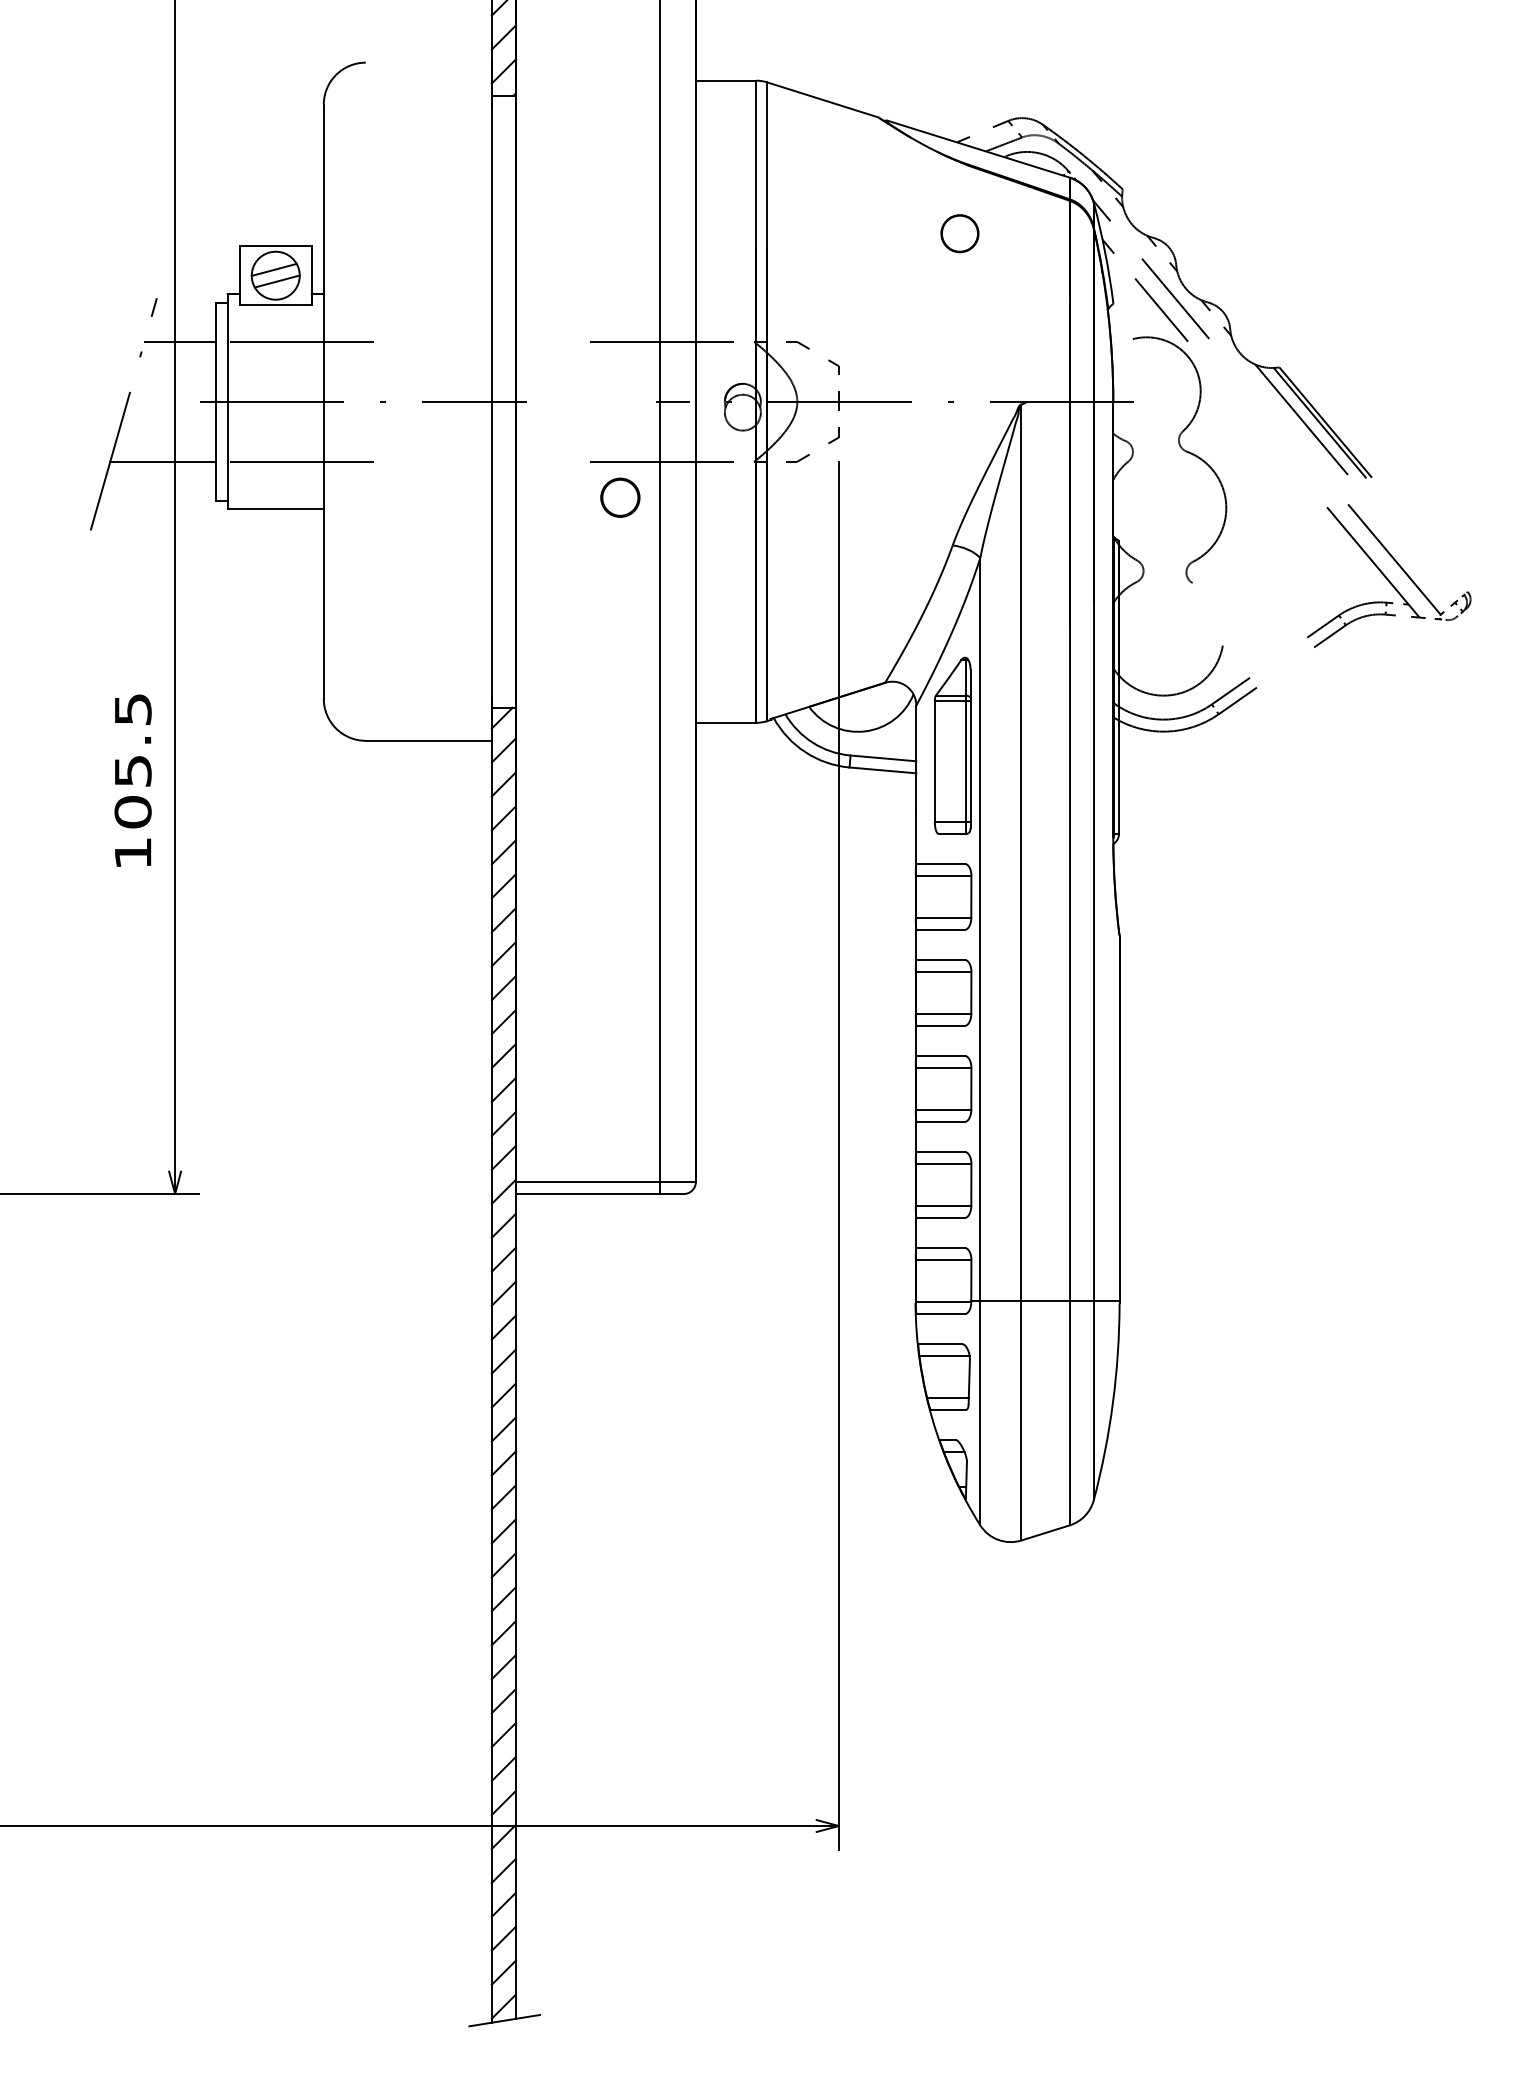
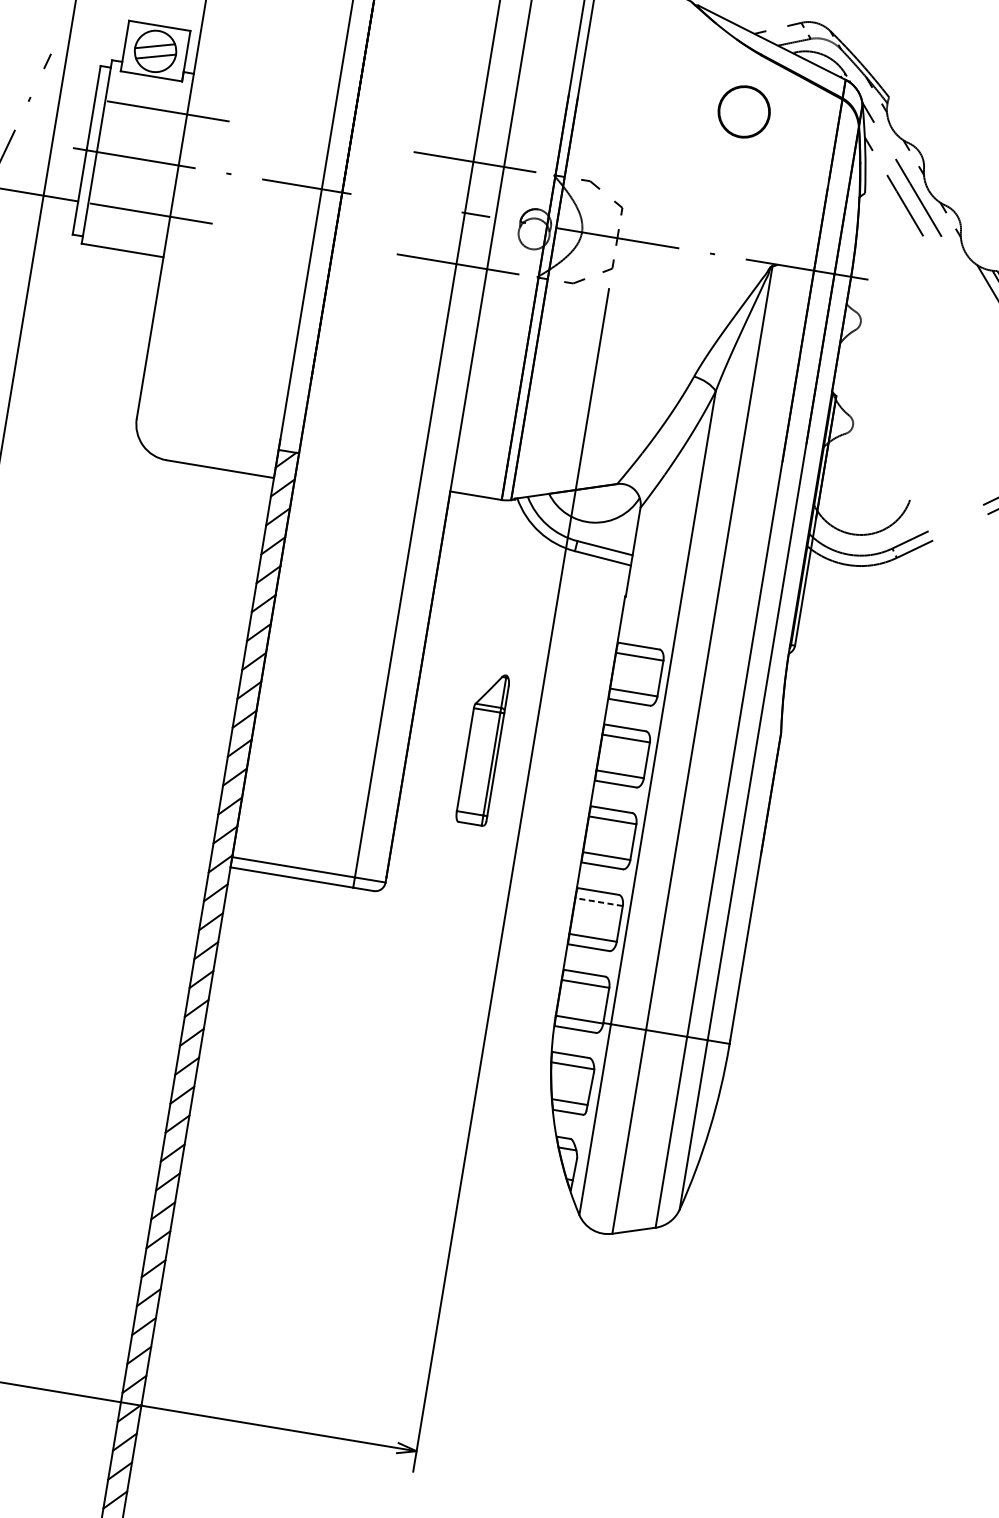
circle: (959, 233) -> (743, 111), size x1.6
line: (179, 341) -> (64, 93), removed
part: (1185, 452) -> (905, 330), removed
circle: (620, 497) -> (417, 288), removed
part: (952, 745) -> (482, 748), moved
line: (943, 1163) -> (599, 901), solid -> dashed

